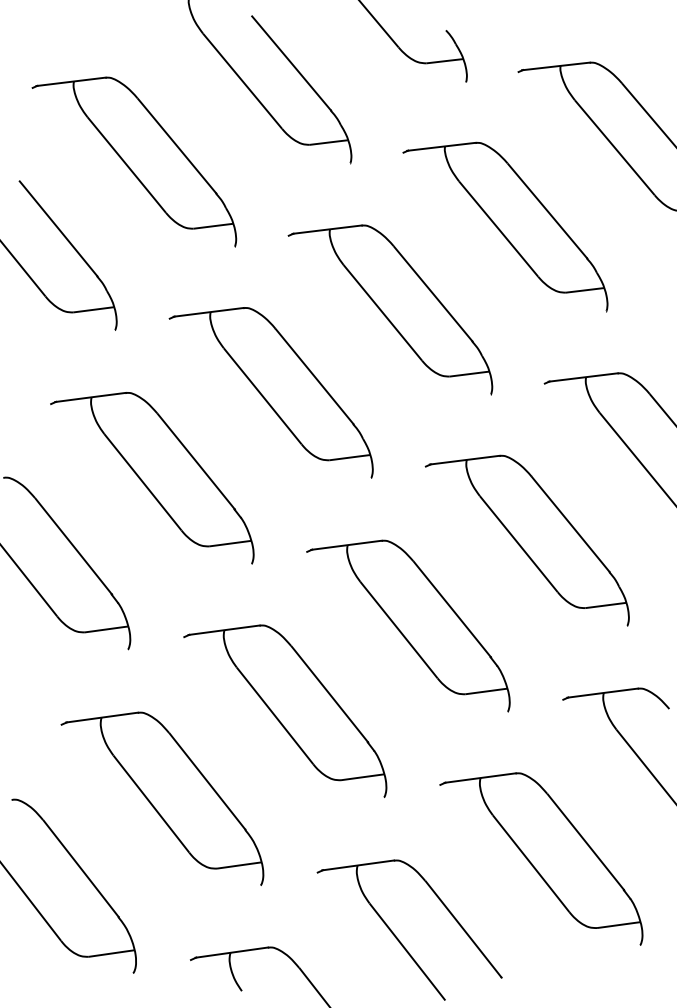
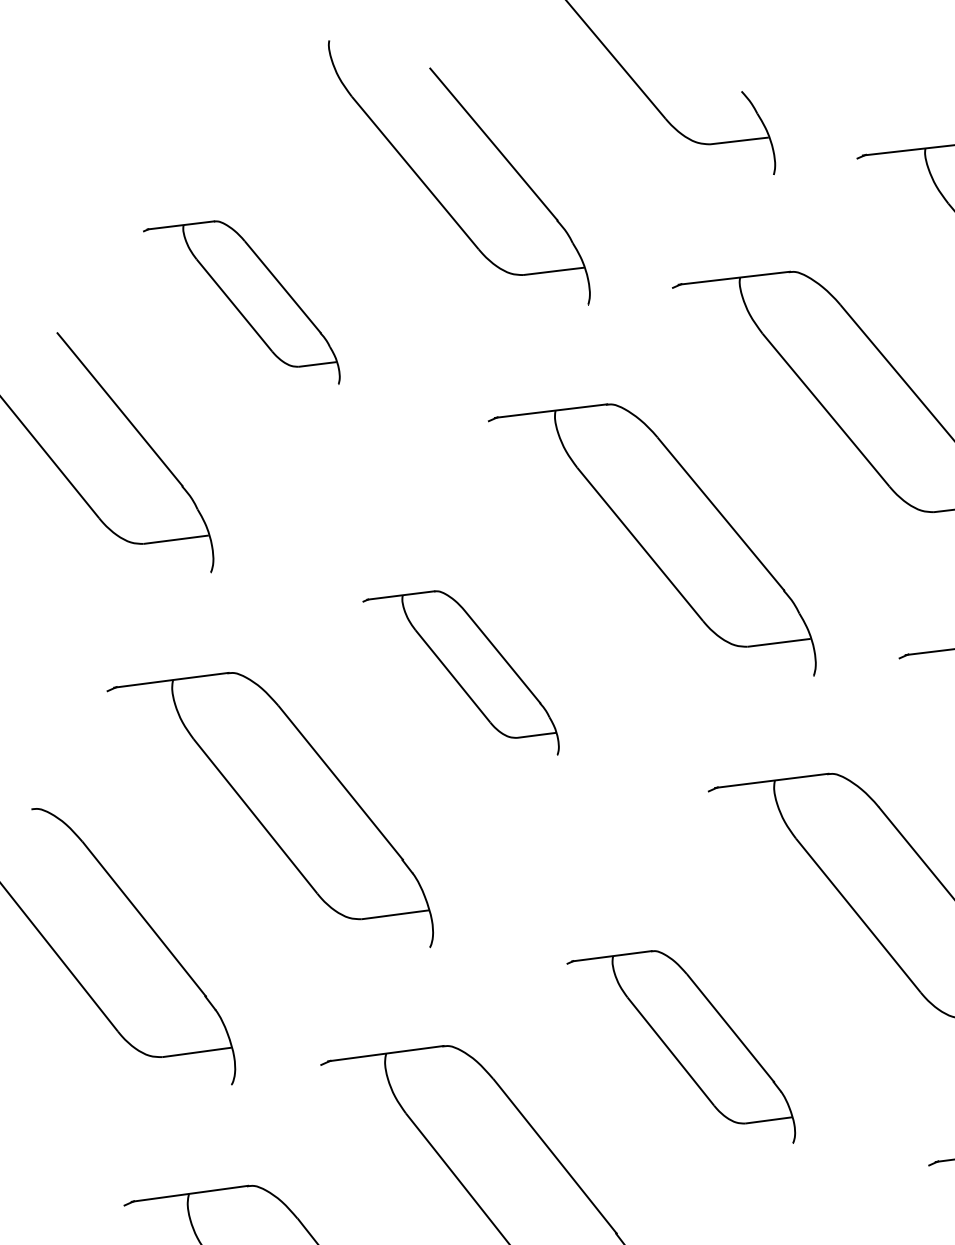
part: (134, 161) -> (241, 301), size x0.6
part: (270, 392) -> (460, 672), size x0.6
part: (408, 625) -> (681, 1046), size x0.7

